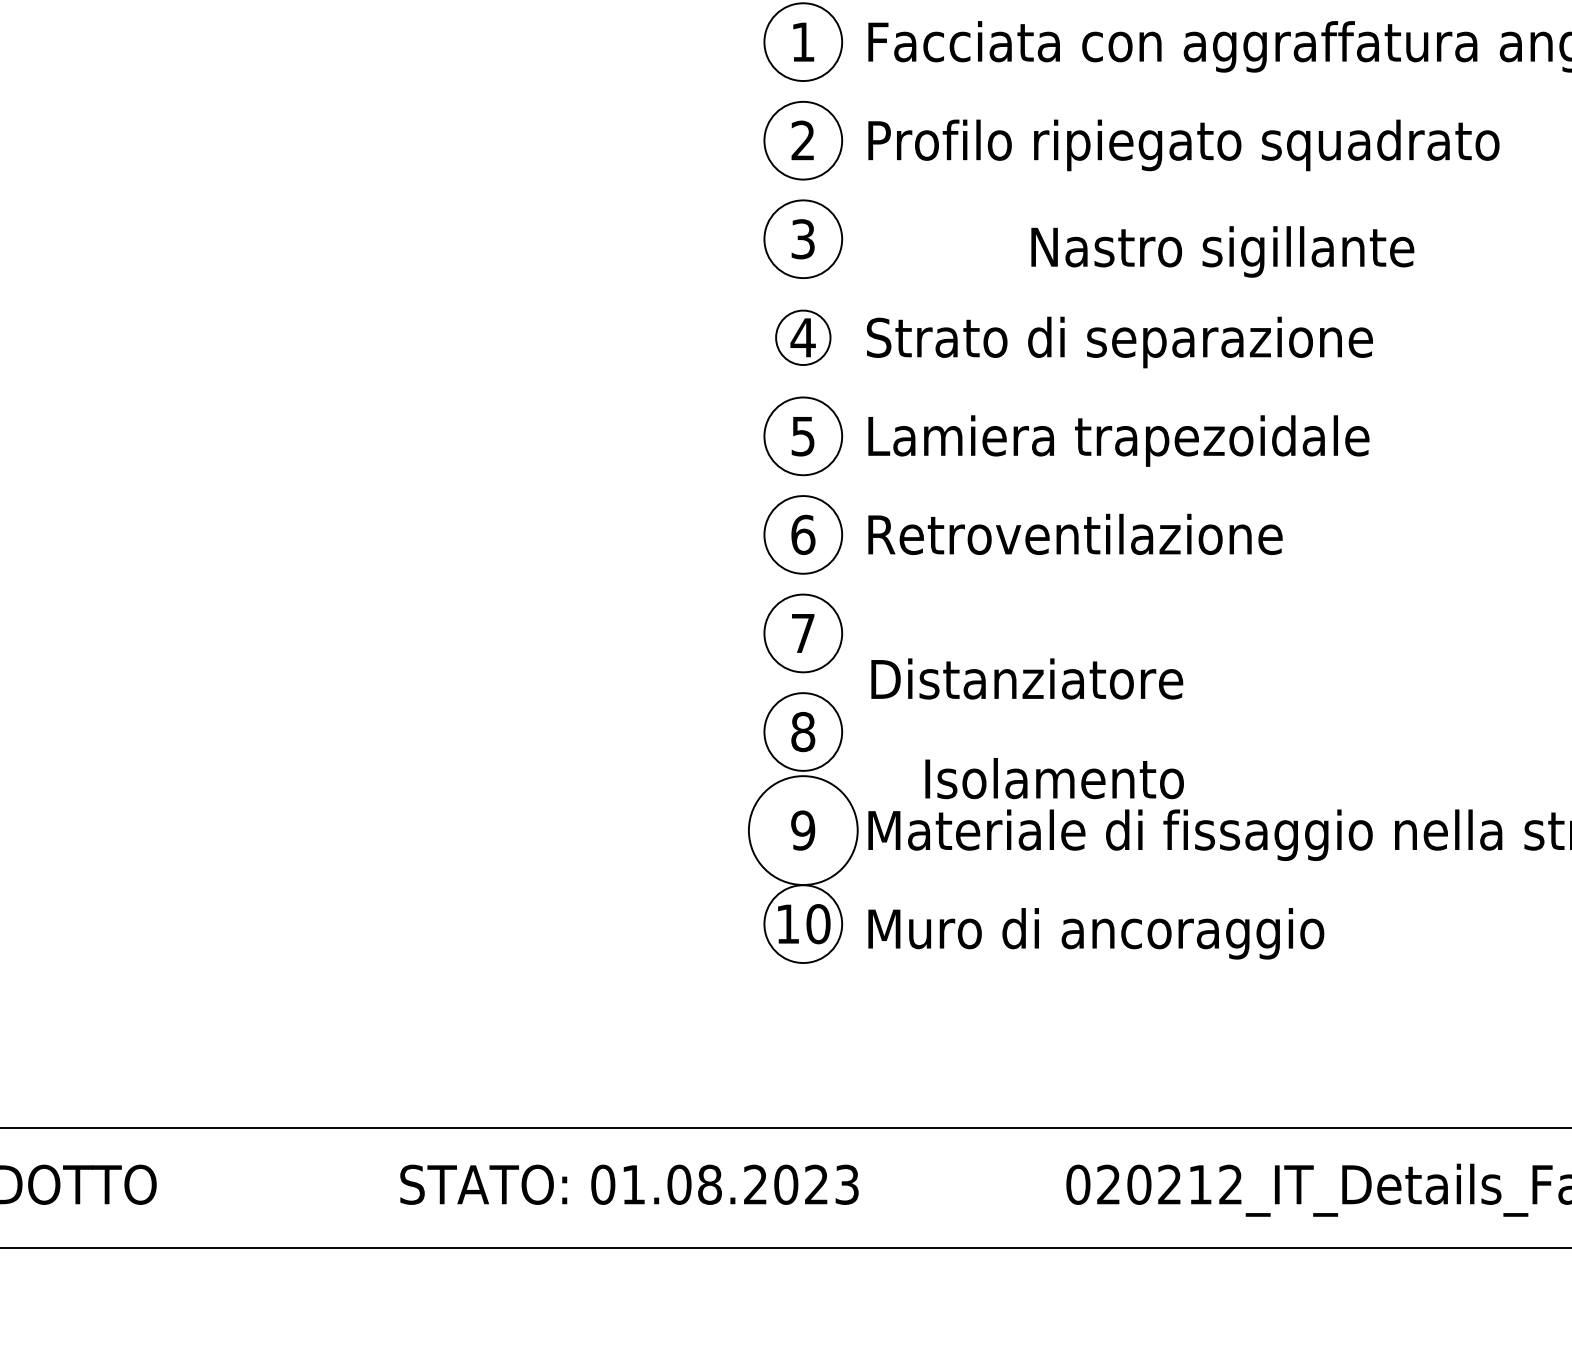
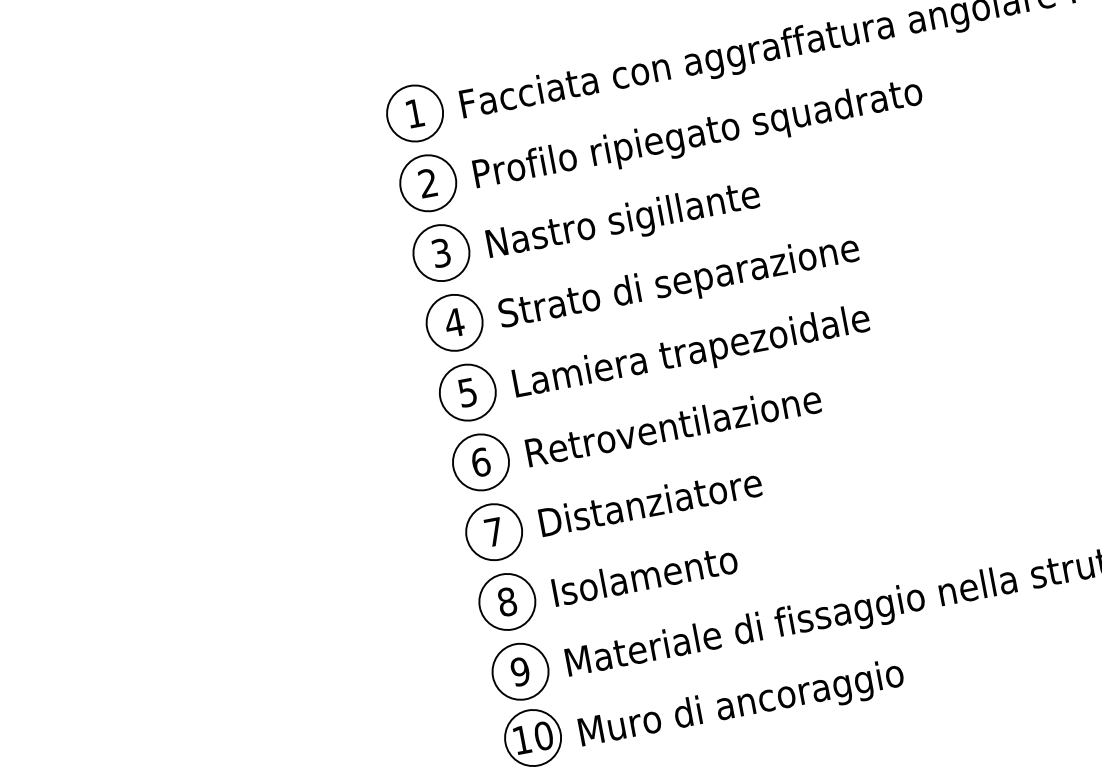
text: (1222, 251) -> (623, 221), moved
circle: (803, 337) -> (454, 322), size x1.43
text: (1027, 678) -> (650, 501), moved
text: (1054, 778) -> (644, 575), moved
circle: (803, 830) -> (520, 671), size x0.71

